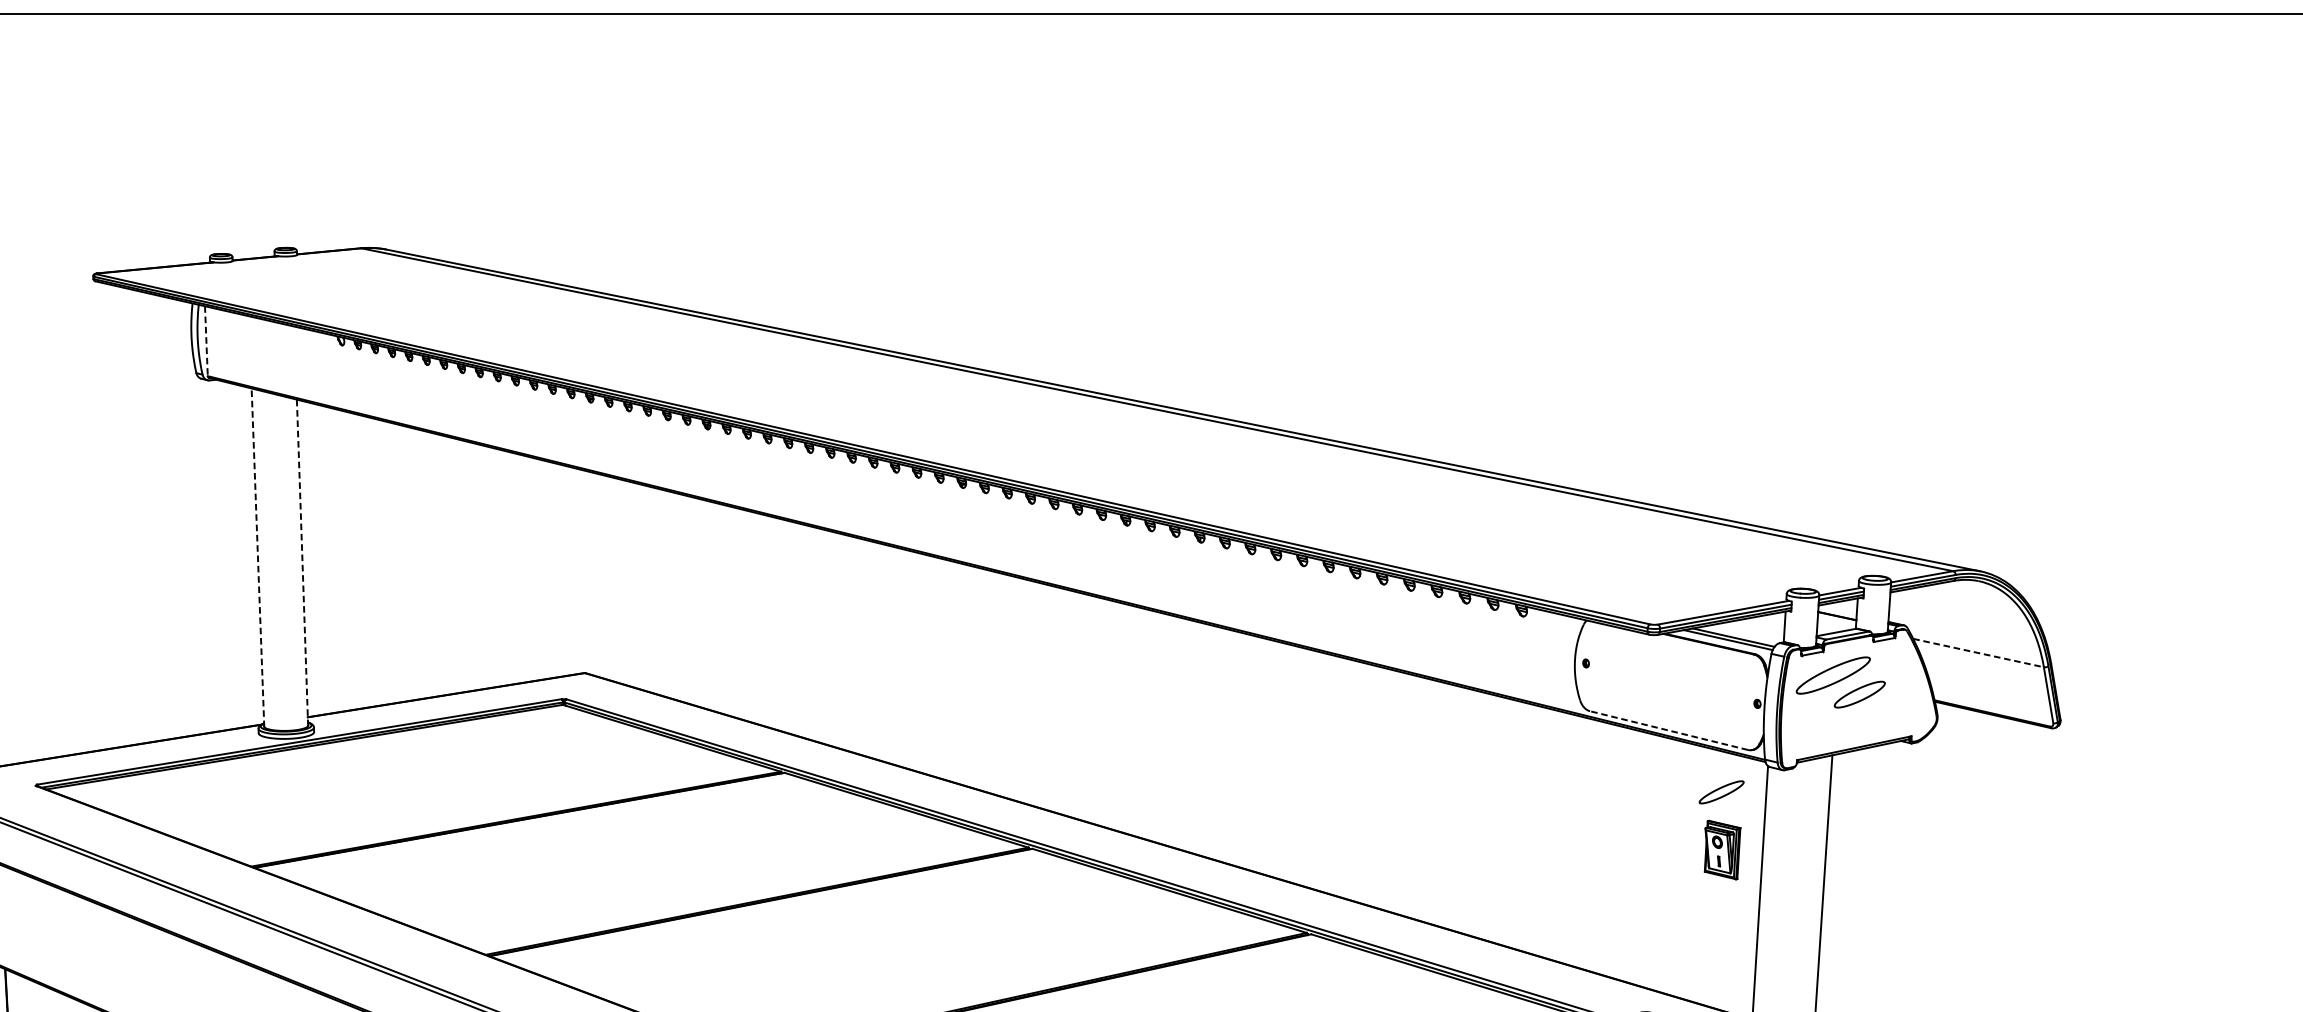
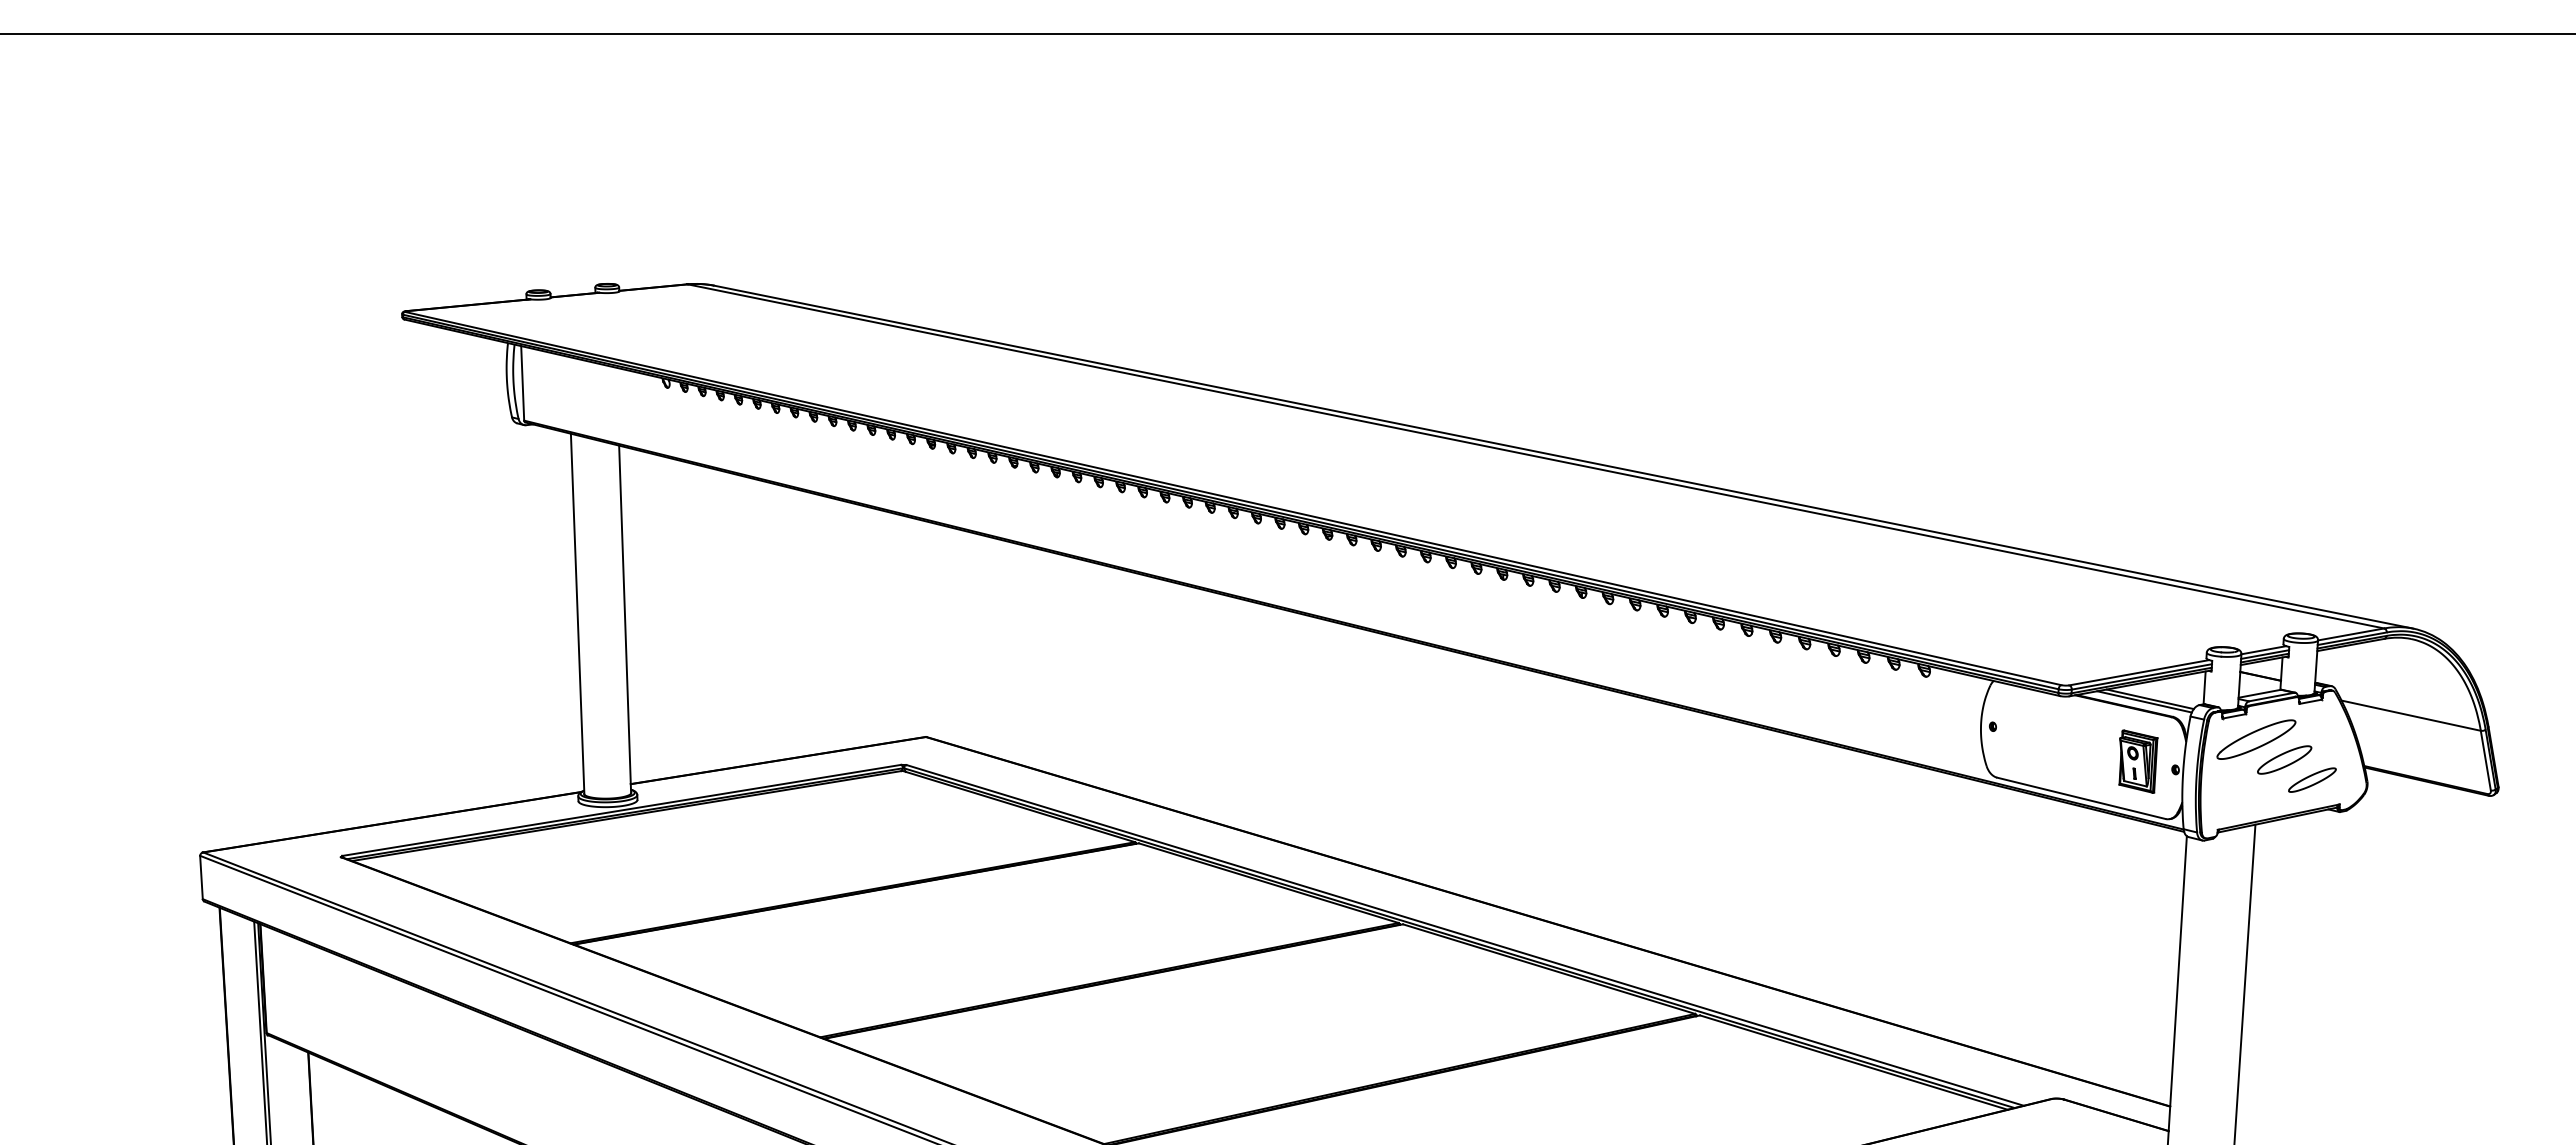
line: (206, 341) -> (522, 383), dashed -> solid
line: (257, 558) -> (577, 614), dashed -> solid
line: (302, 562) -> (625, 619), dashed -> solid
line: (1978, 652) -> (2411, 715), dashed -> solid
line: (1669, 730) -> (2081, 798), dashed -> solid
part: (1721, 791) -> (2312, 779), moved
part: (1722, 849) -> (2138, 761), moved

